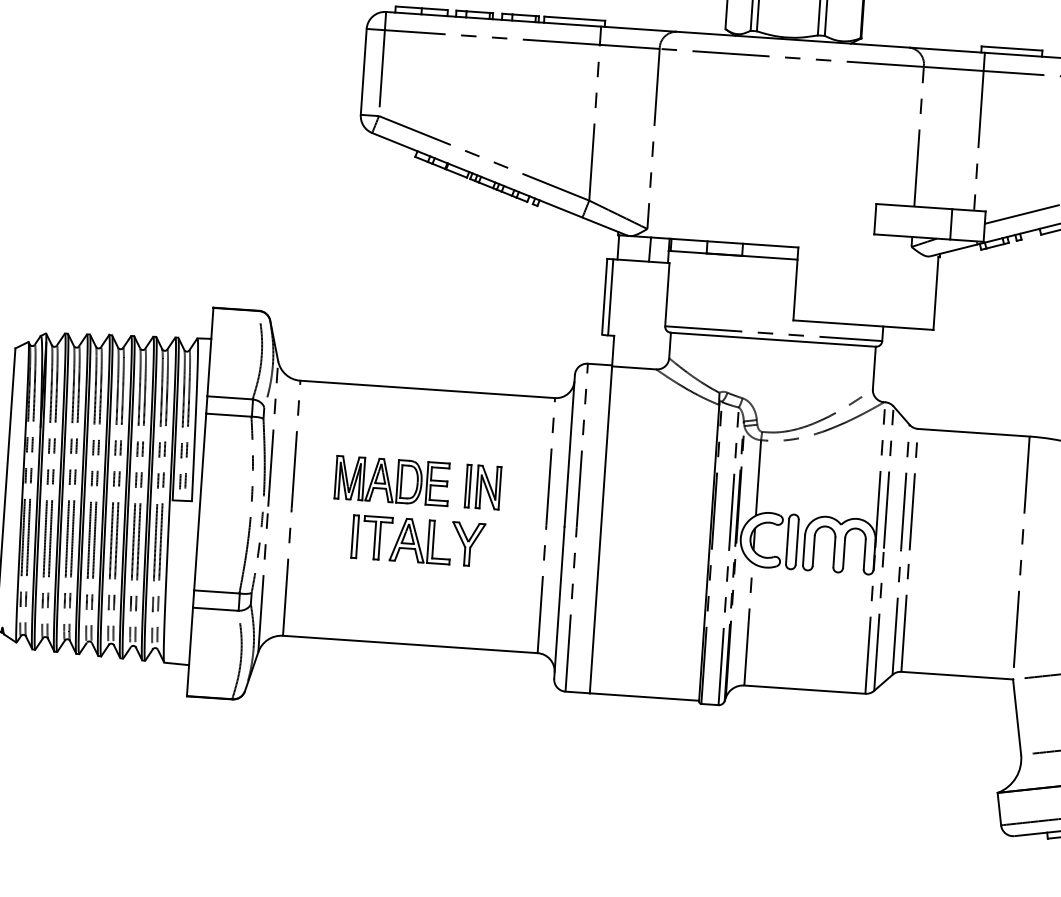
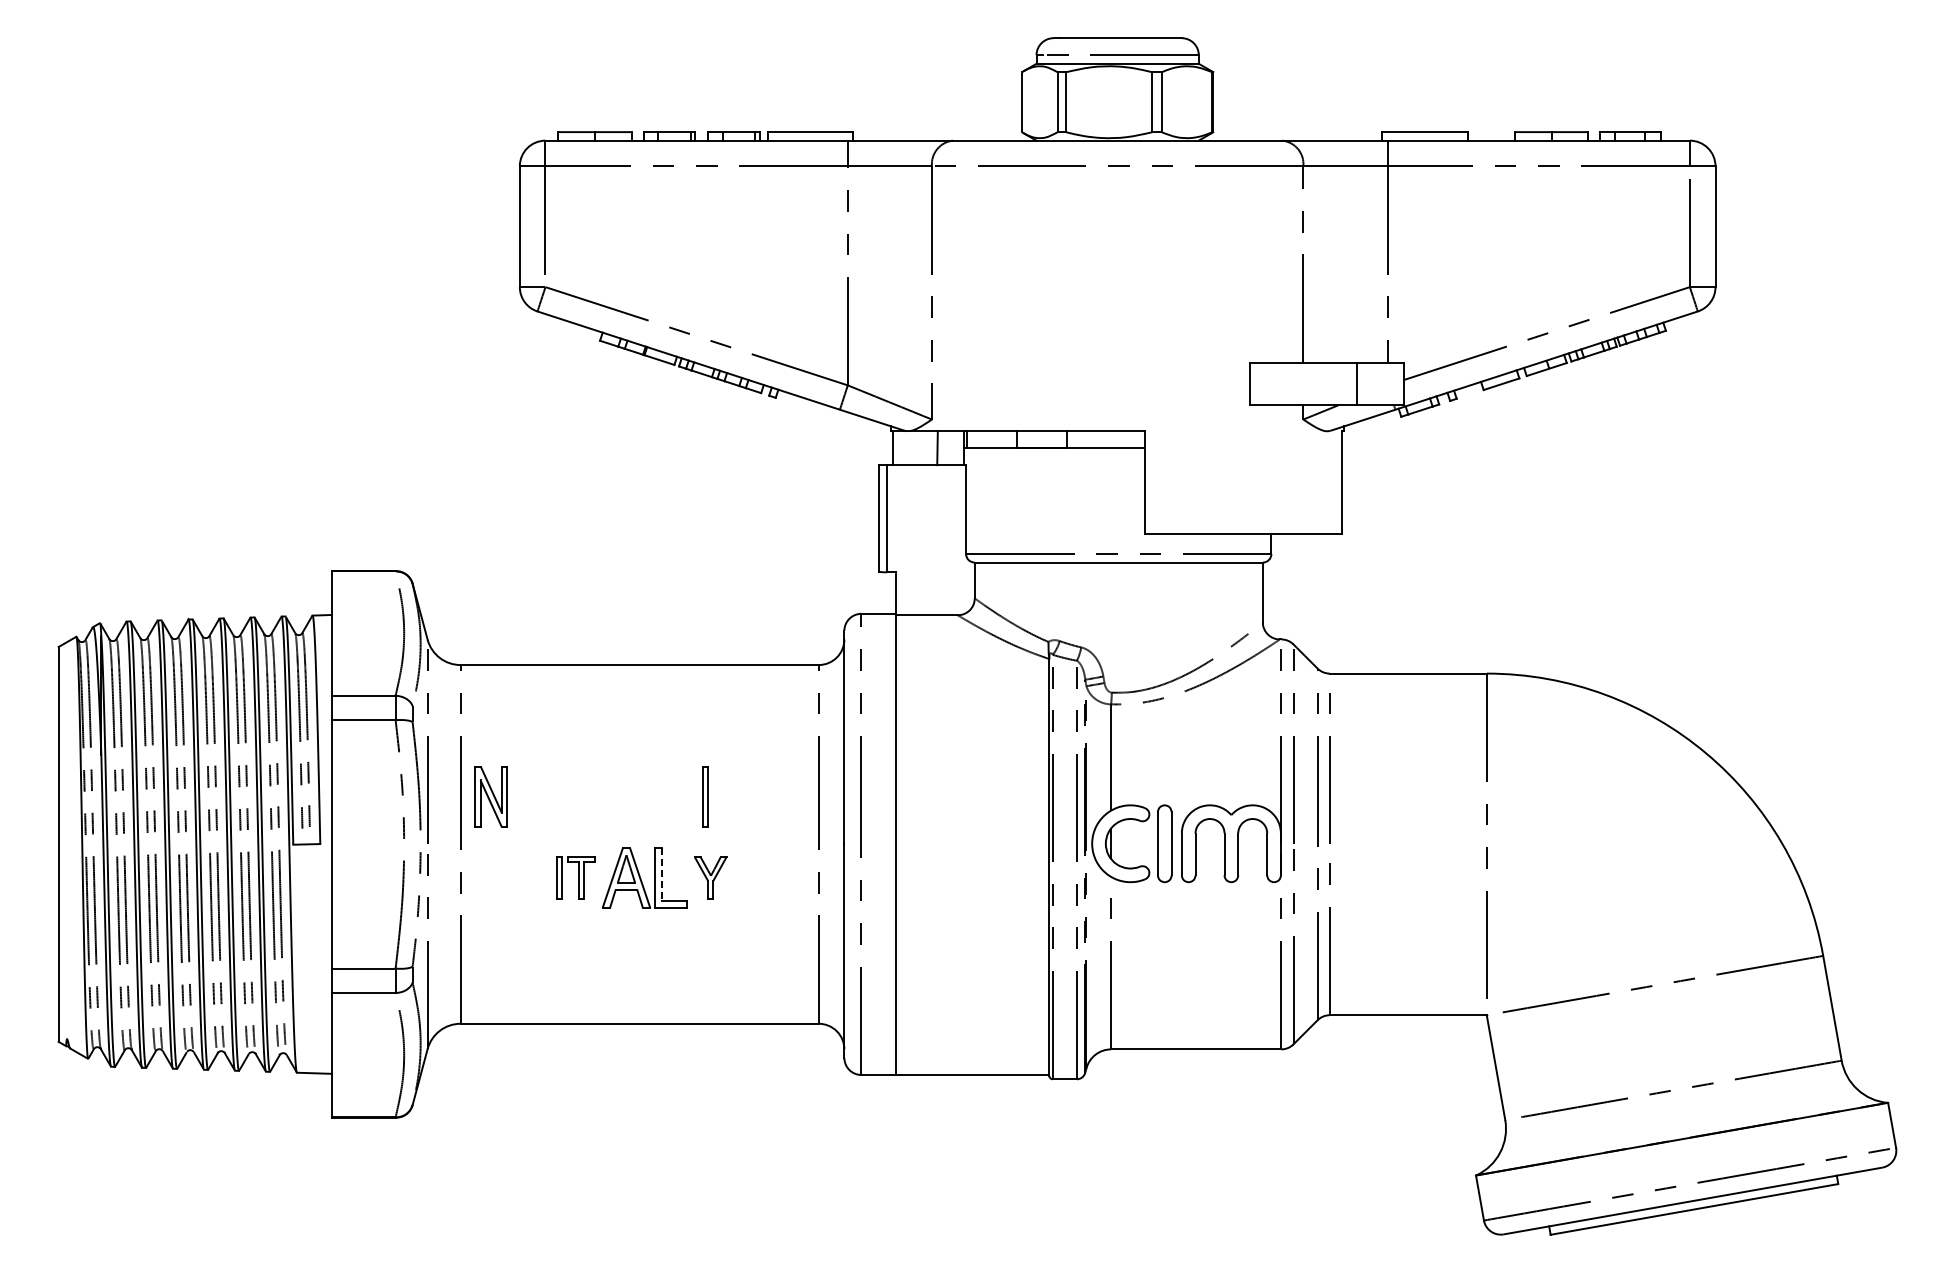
part: (392, 480) -> (598, 796), removed
part: (488, 487) -> (490, 796), moved
part: (371, 537) -> (575, 877), size x0.7
line: (433, 540) -> (662, 875), solid -> dashed
part: (467, 543) -> (710, 877), size x0.7

